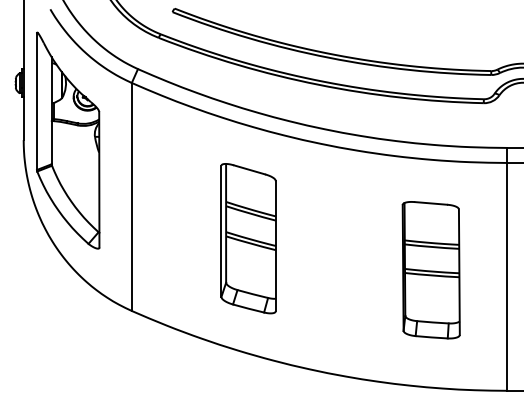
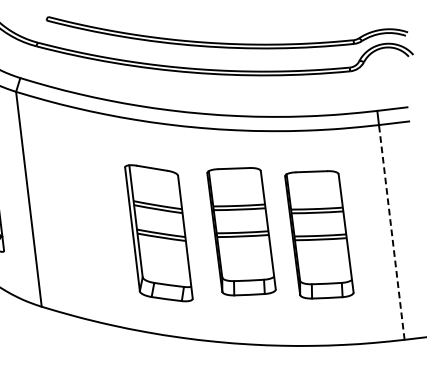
part: (248, 238) -> (158, 233), moved
part: (349, 257) -> (240, 231), added
line: (507, 276) -> (391, 232), solid -> dashed

